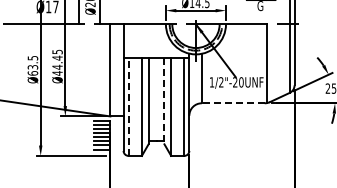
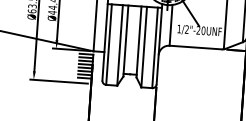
line: (164, 101) -> (139, 42), dashed -> solid
line: (232, 103) -> (194, 47), dashed -> solid
line: (128, 107) -> (108, 44), dashed -> solid

